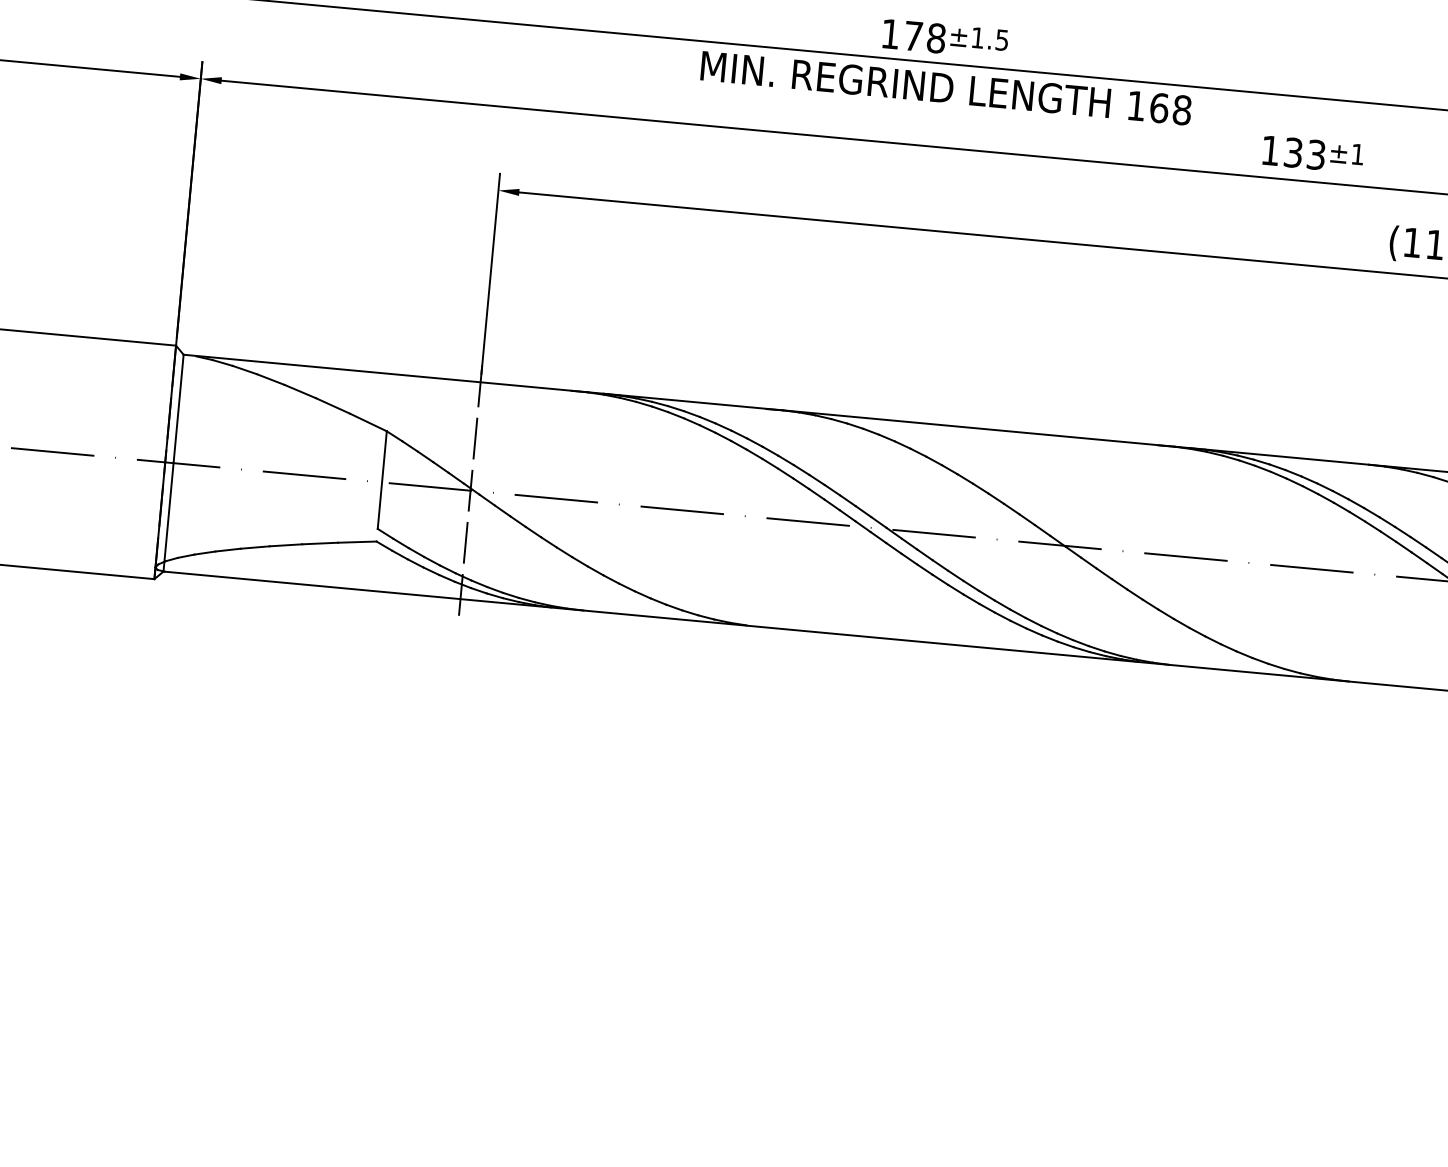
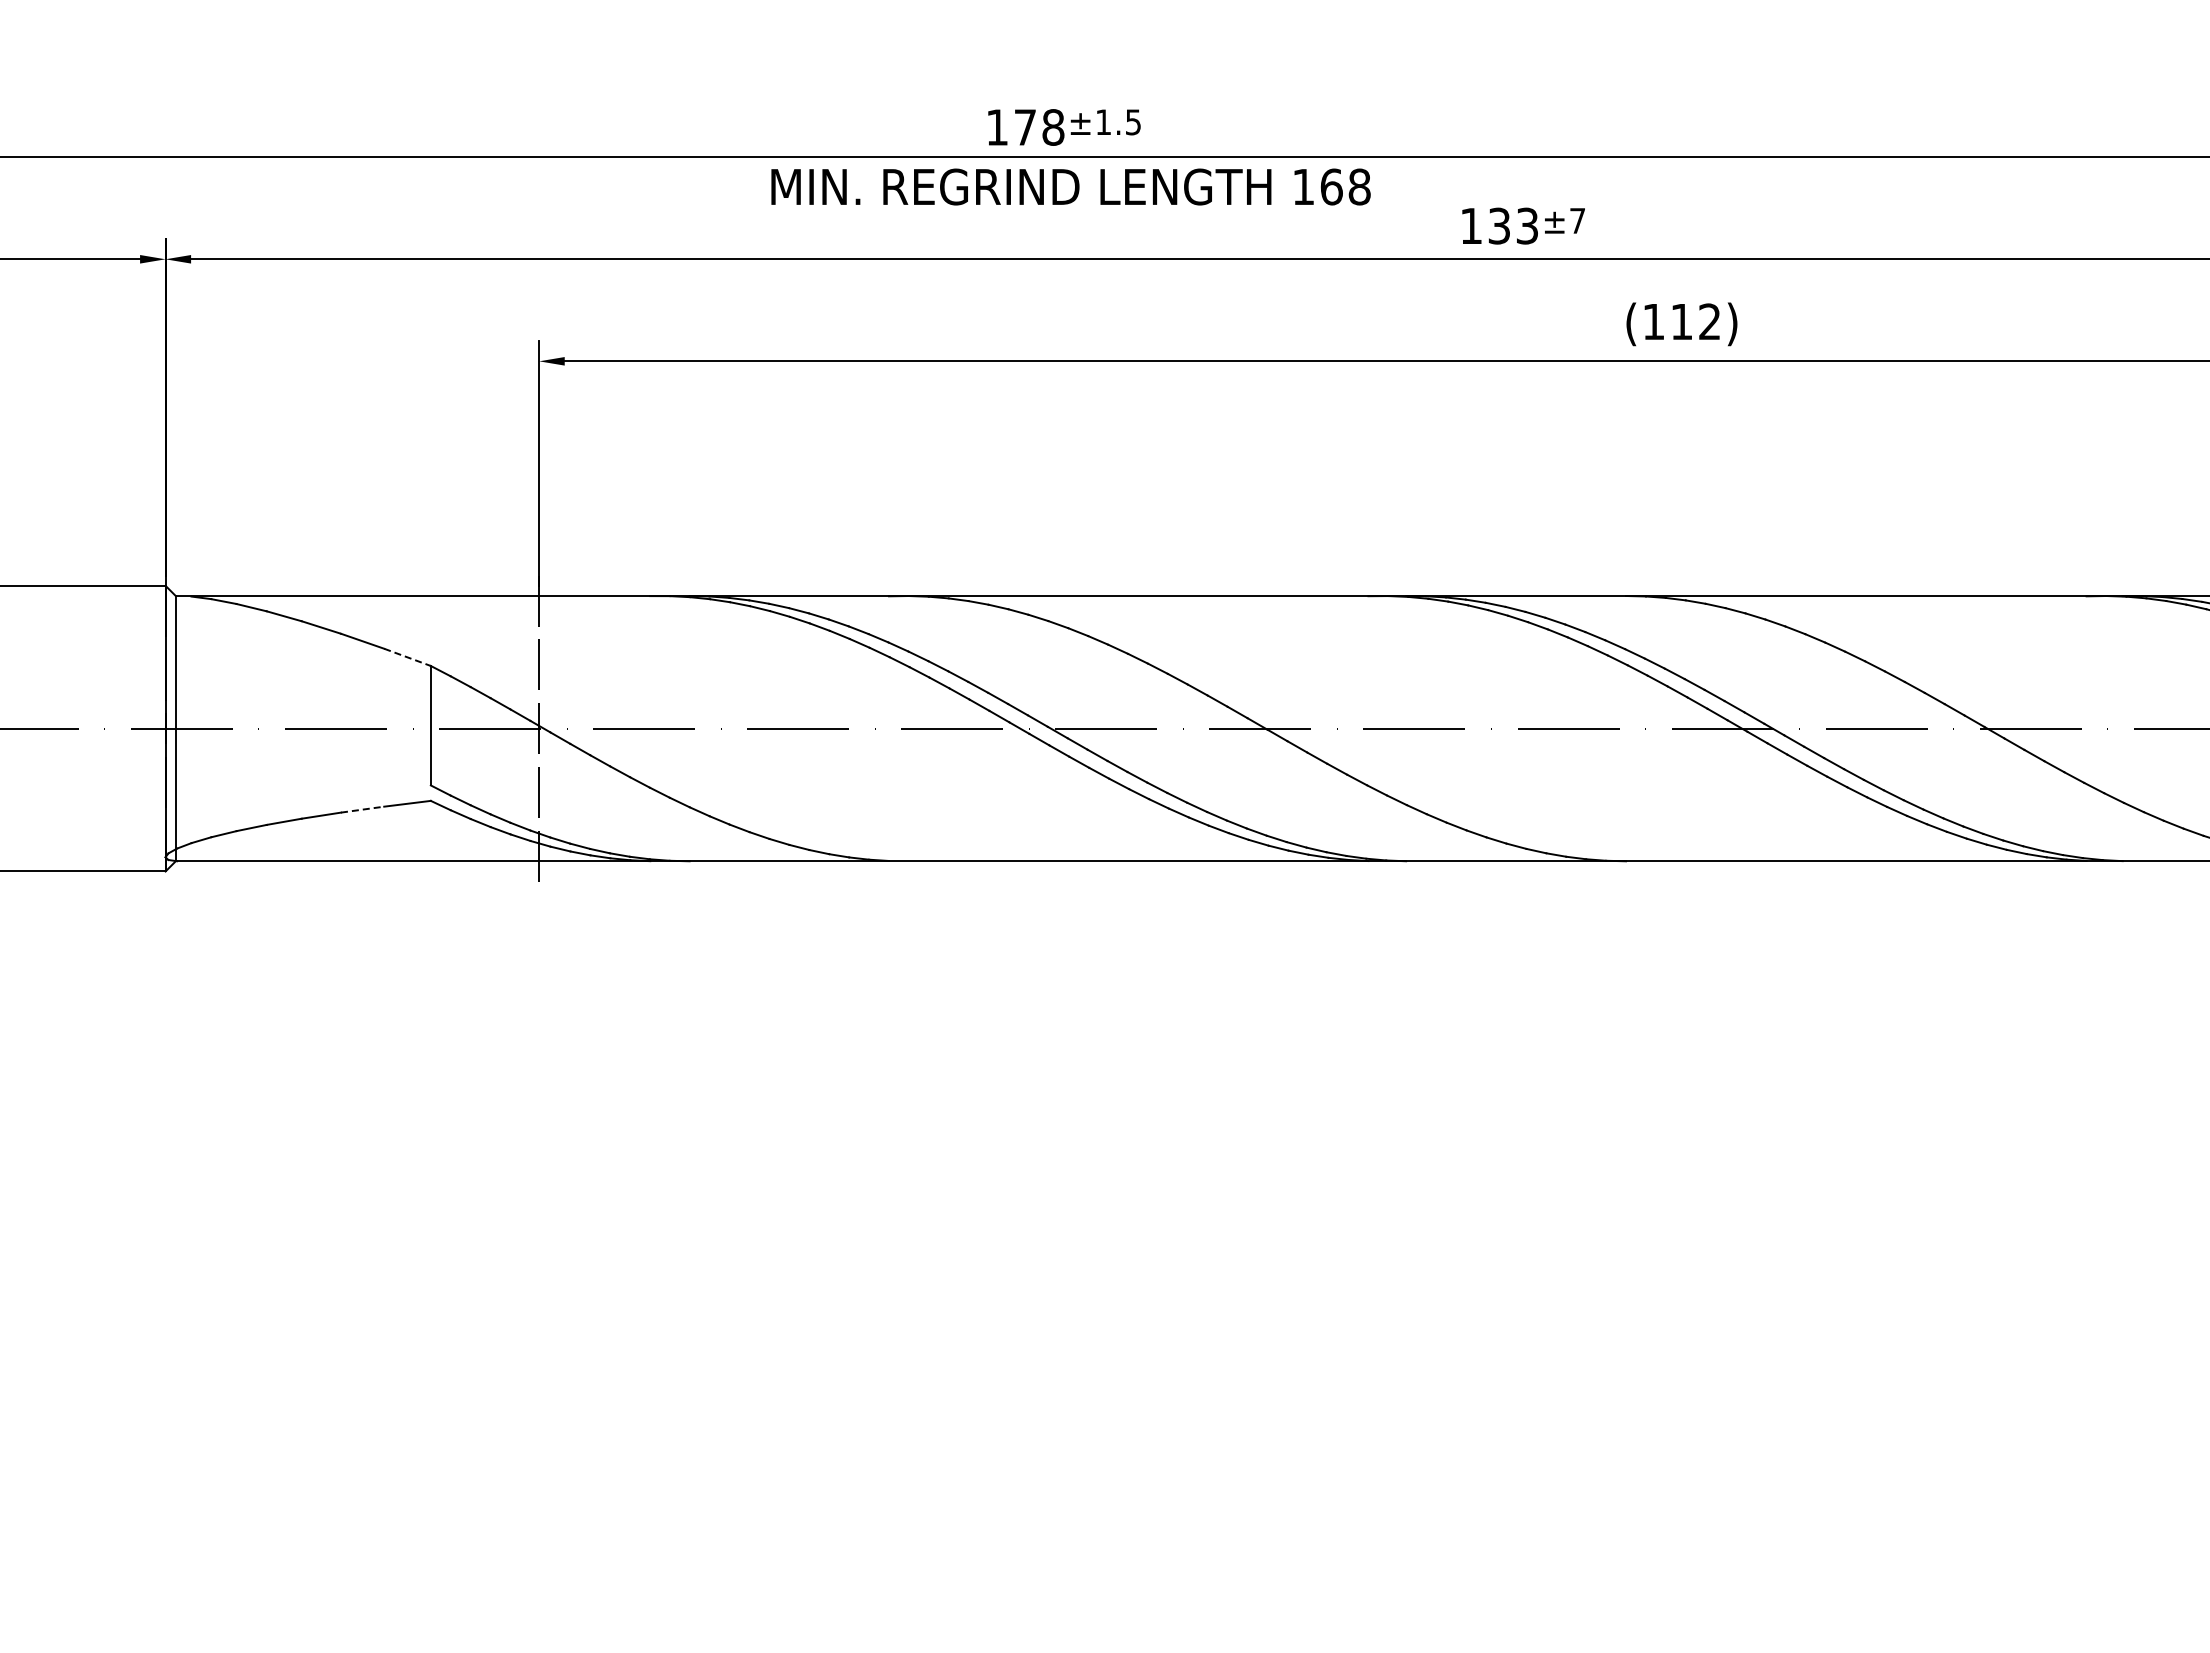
text: (1357, 154) -> (1577, 220), ±1 -> ±7
line: (368, 422) -> (407, 657), solid -> dashed
line: (320, 543) -> (362, 809), solid -> dashed

